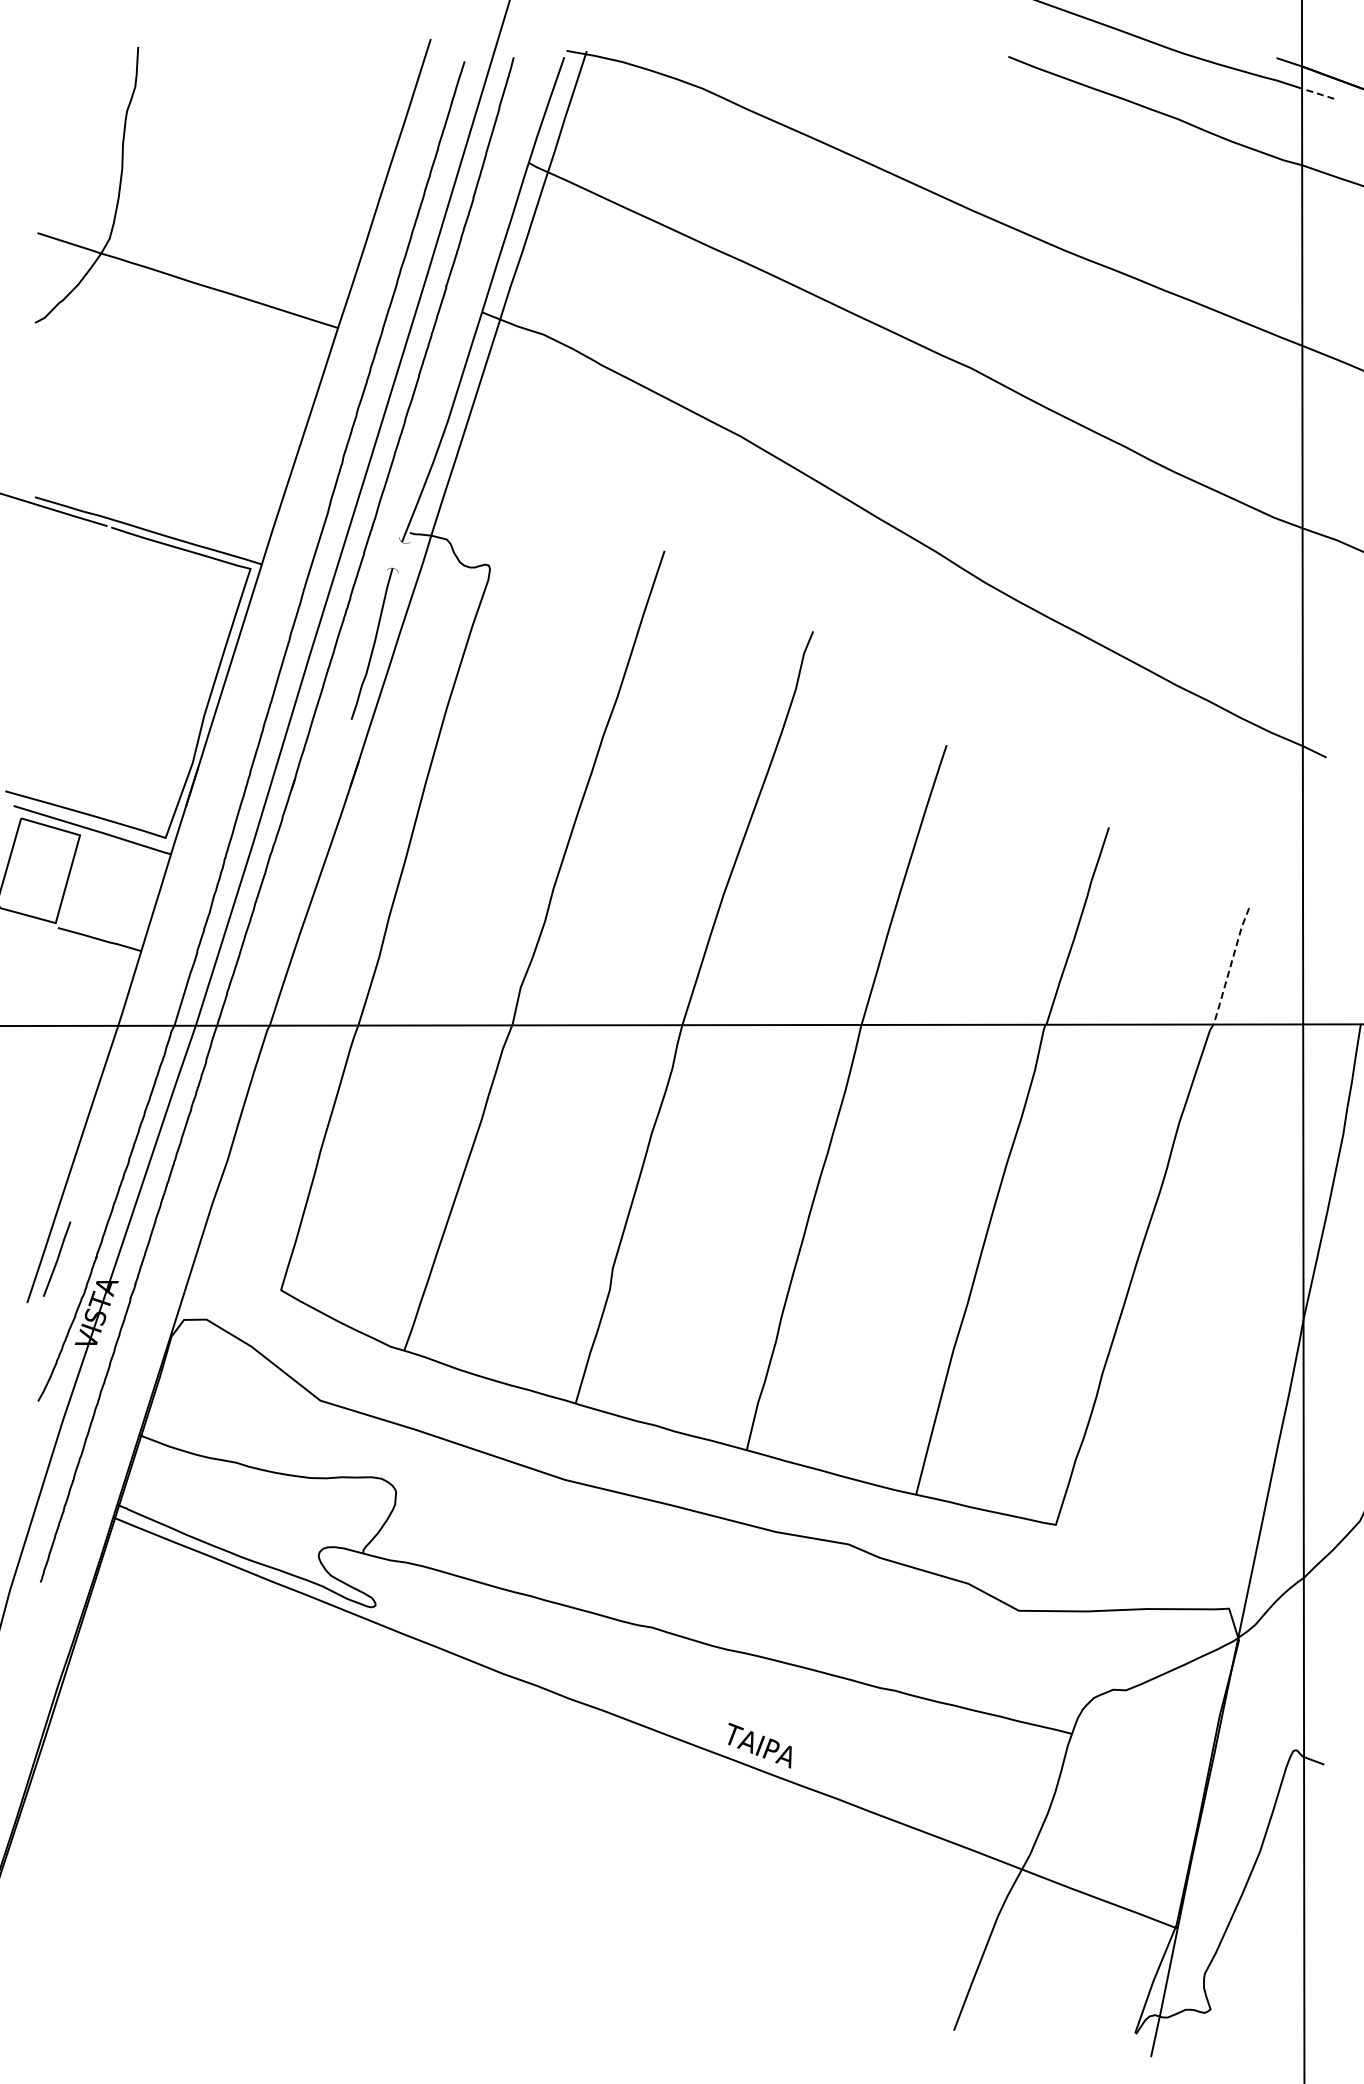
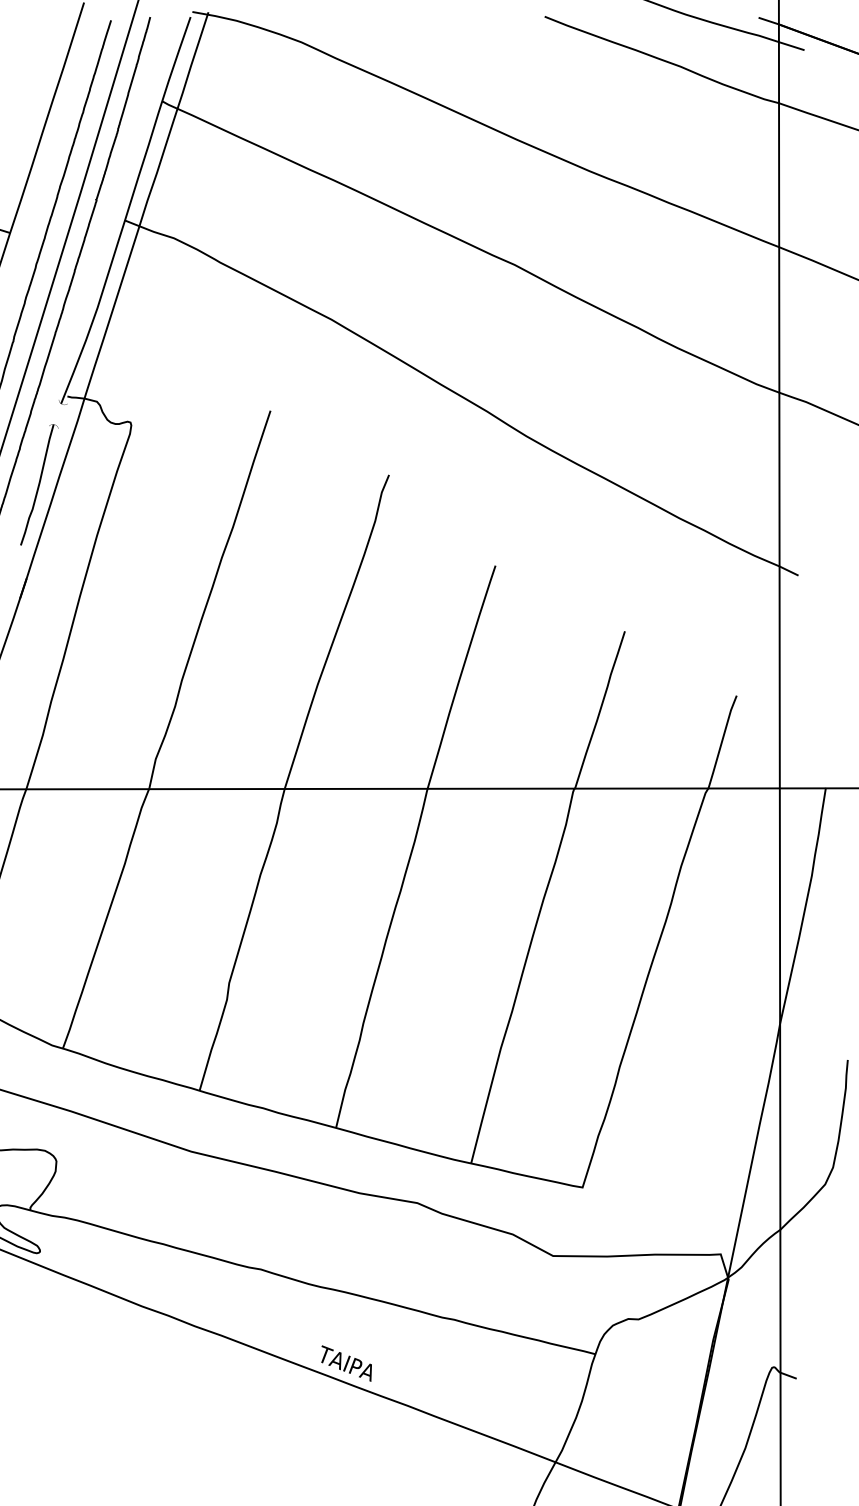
line: (1318, 93) -> (792, 45), dashed -> solid
line: (1230, 965) -> (721, 741), dashed -> solid

